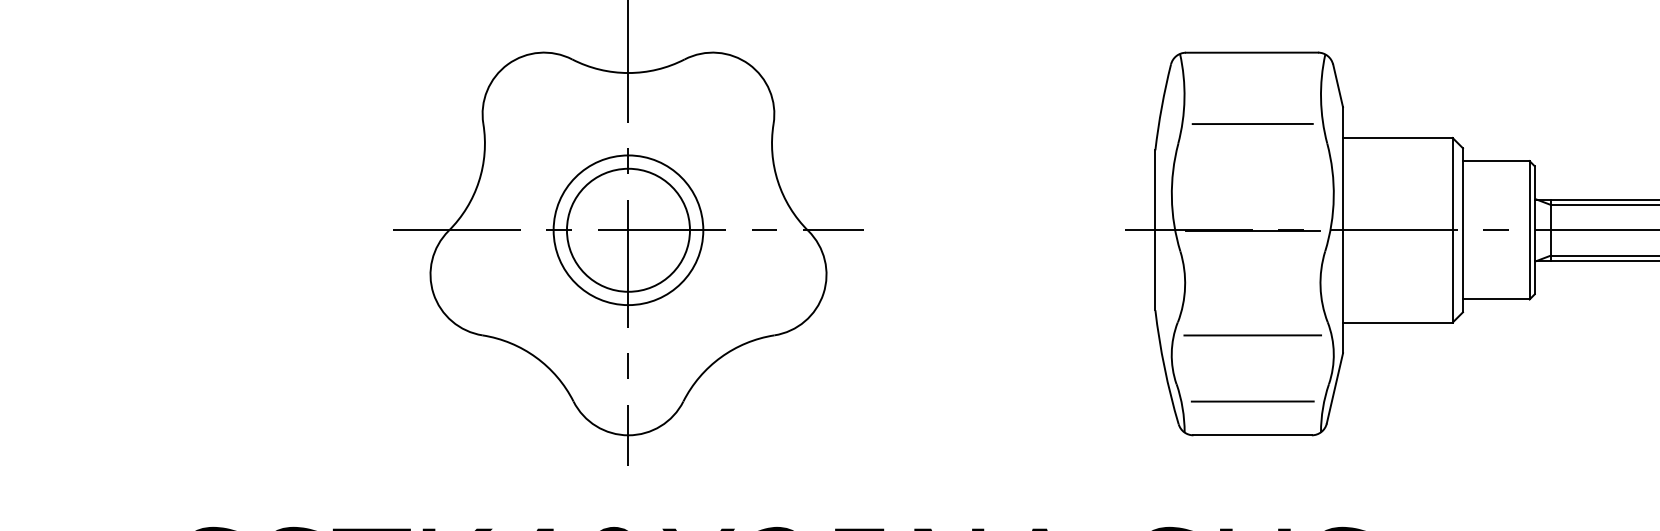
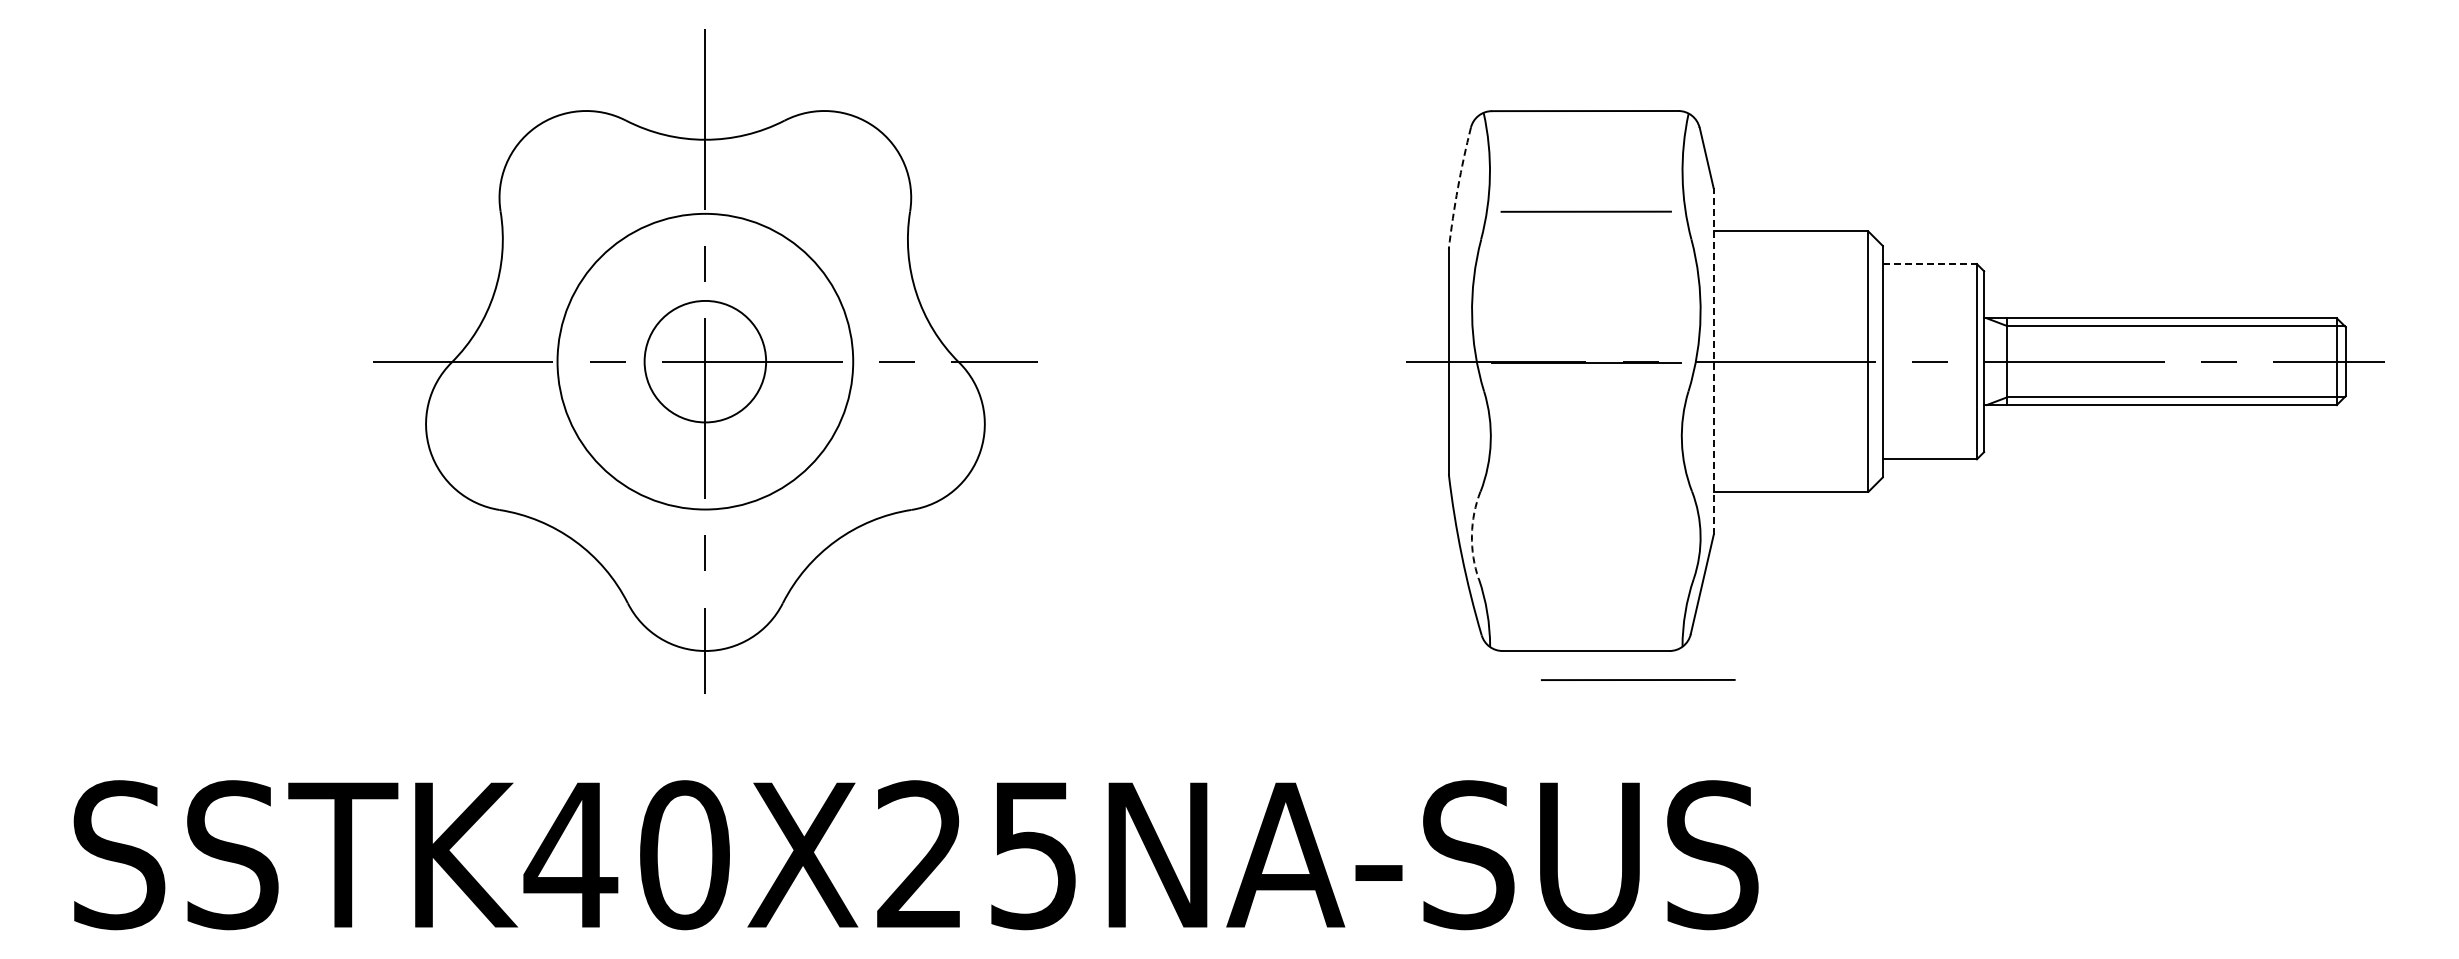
arc: (1161, 106) -> (1457, 187), solid -> dashed
line: (1496, 161) -> (1930, 264), solid -> dashed
circle: (627, 230) -> (704, 361), size x1.4
circle: (628, 230) -> (705, 361), size x0.7
line: (1342, 230) -> (1713, 361), solid -> dashed
line: (1252, 335) -> (1638, 679), moved
arc: (1171, 353) -> (1471, 535), solid -> dashed
line: (1252, 401) -> (1586, 603), removed

